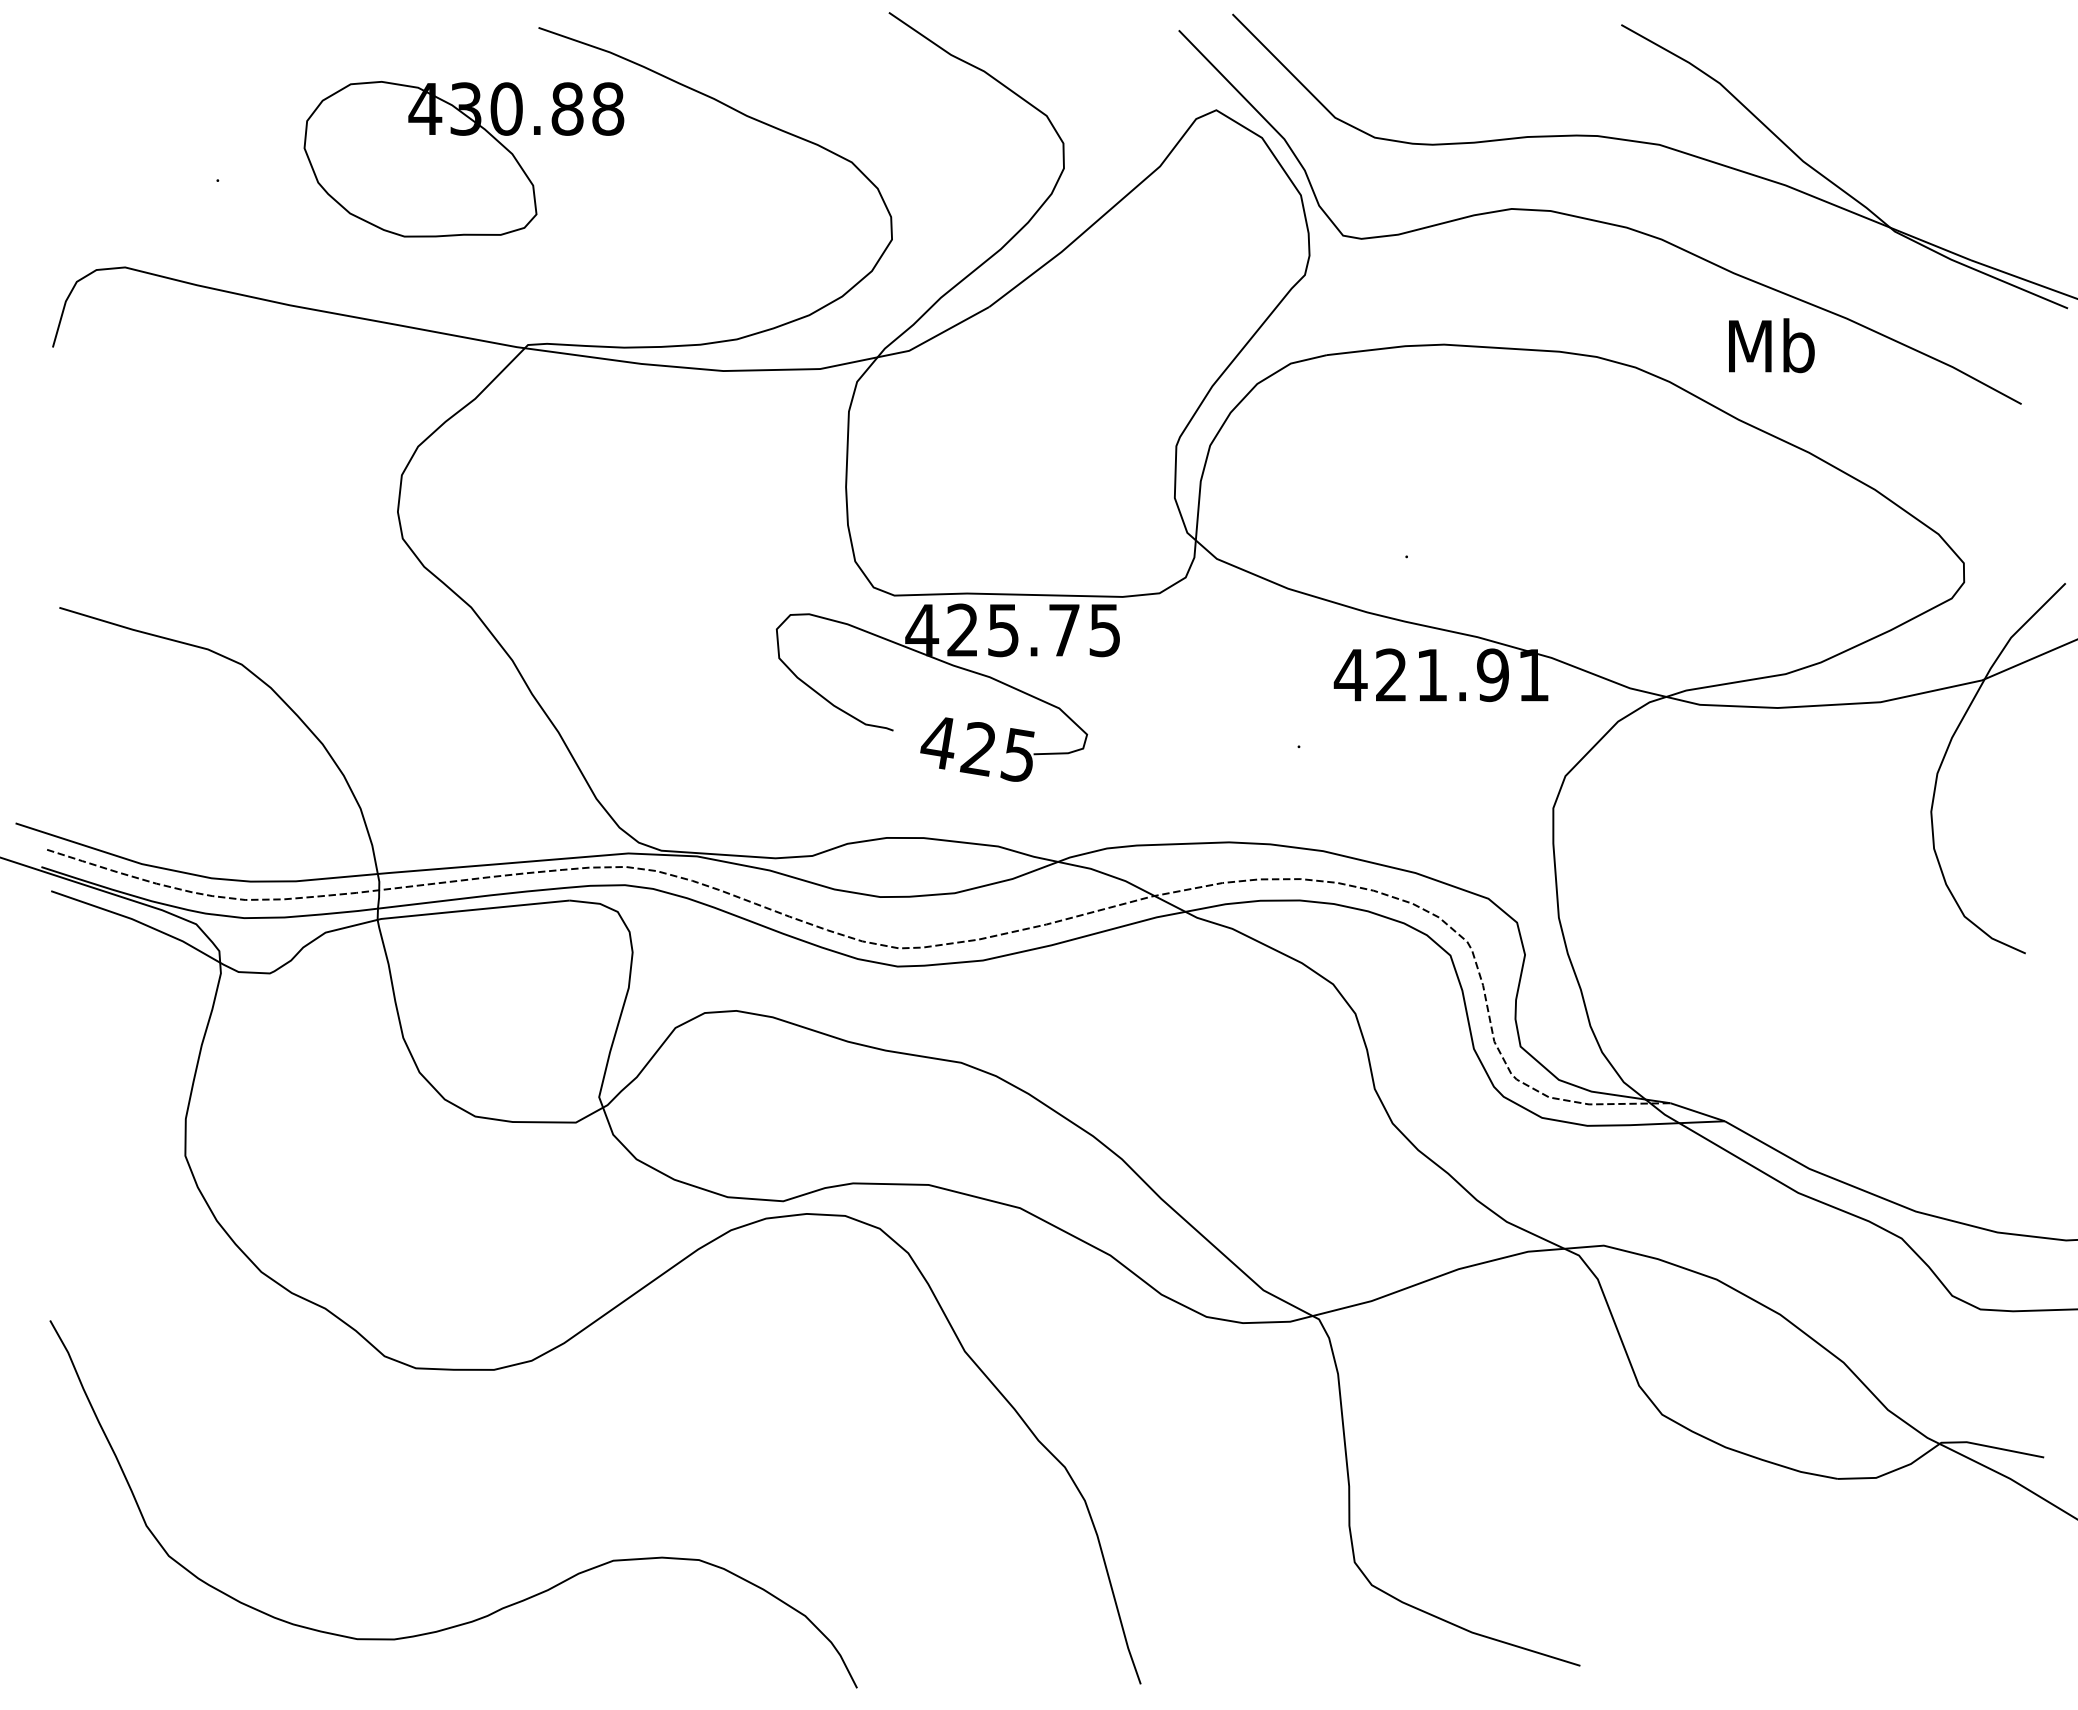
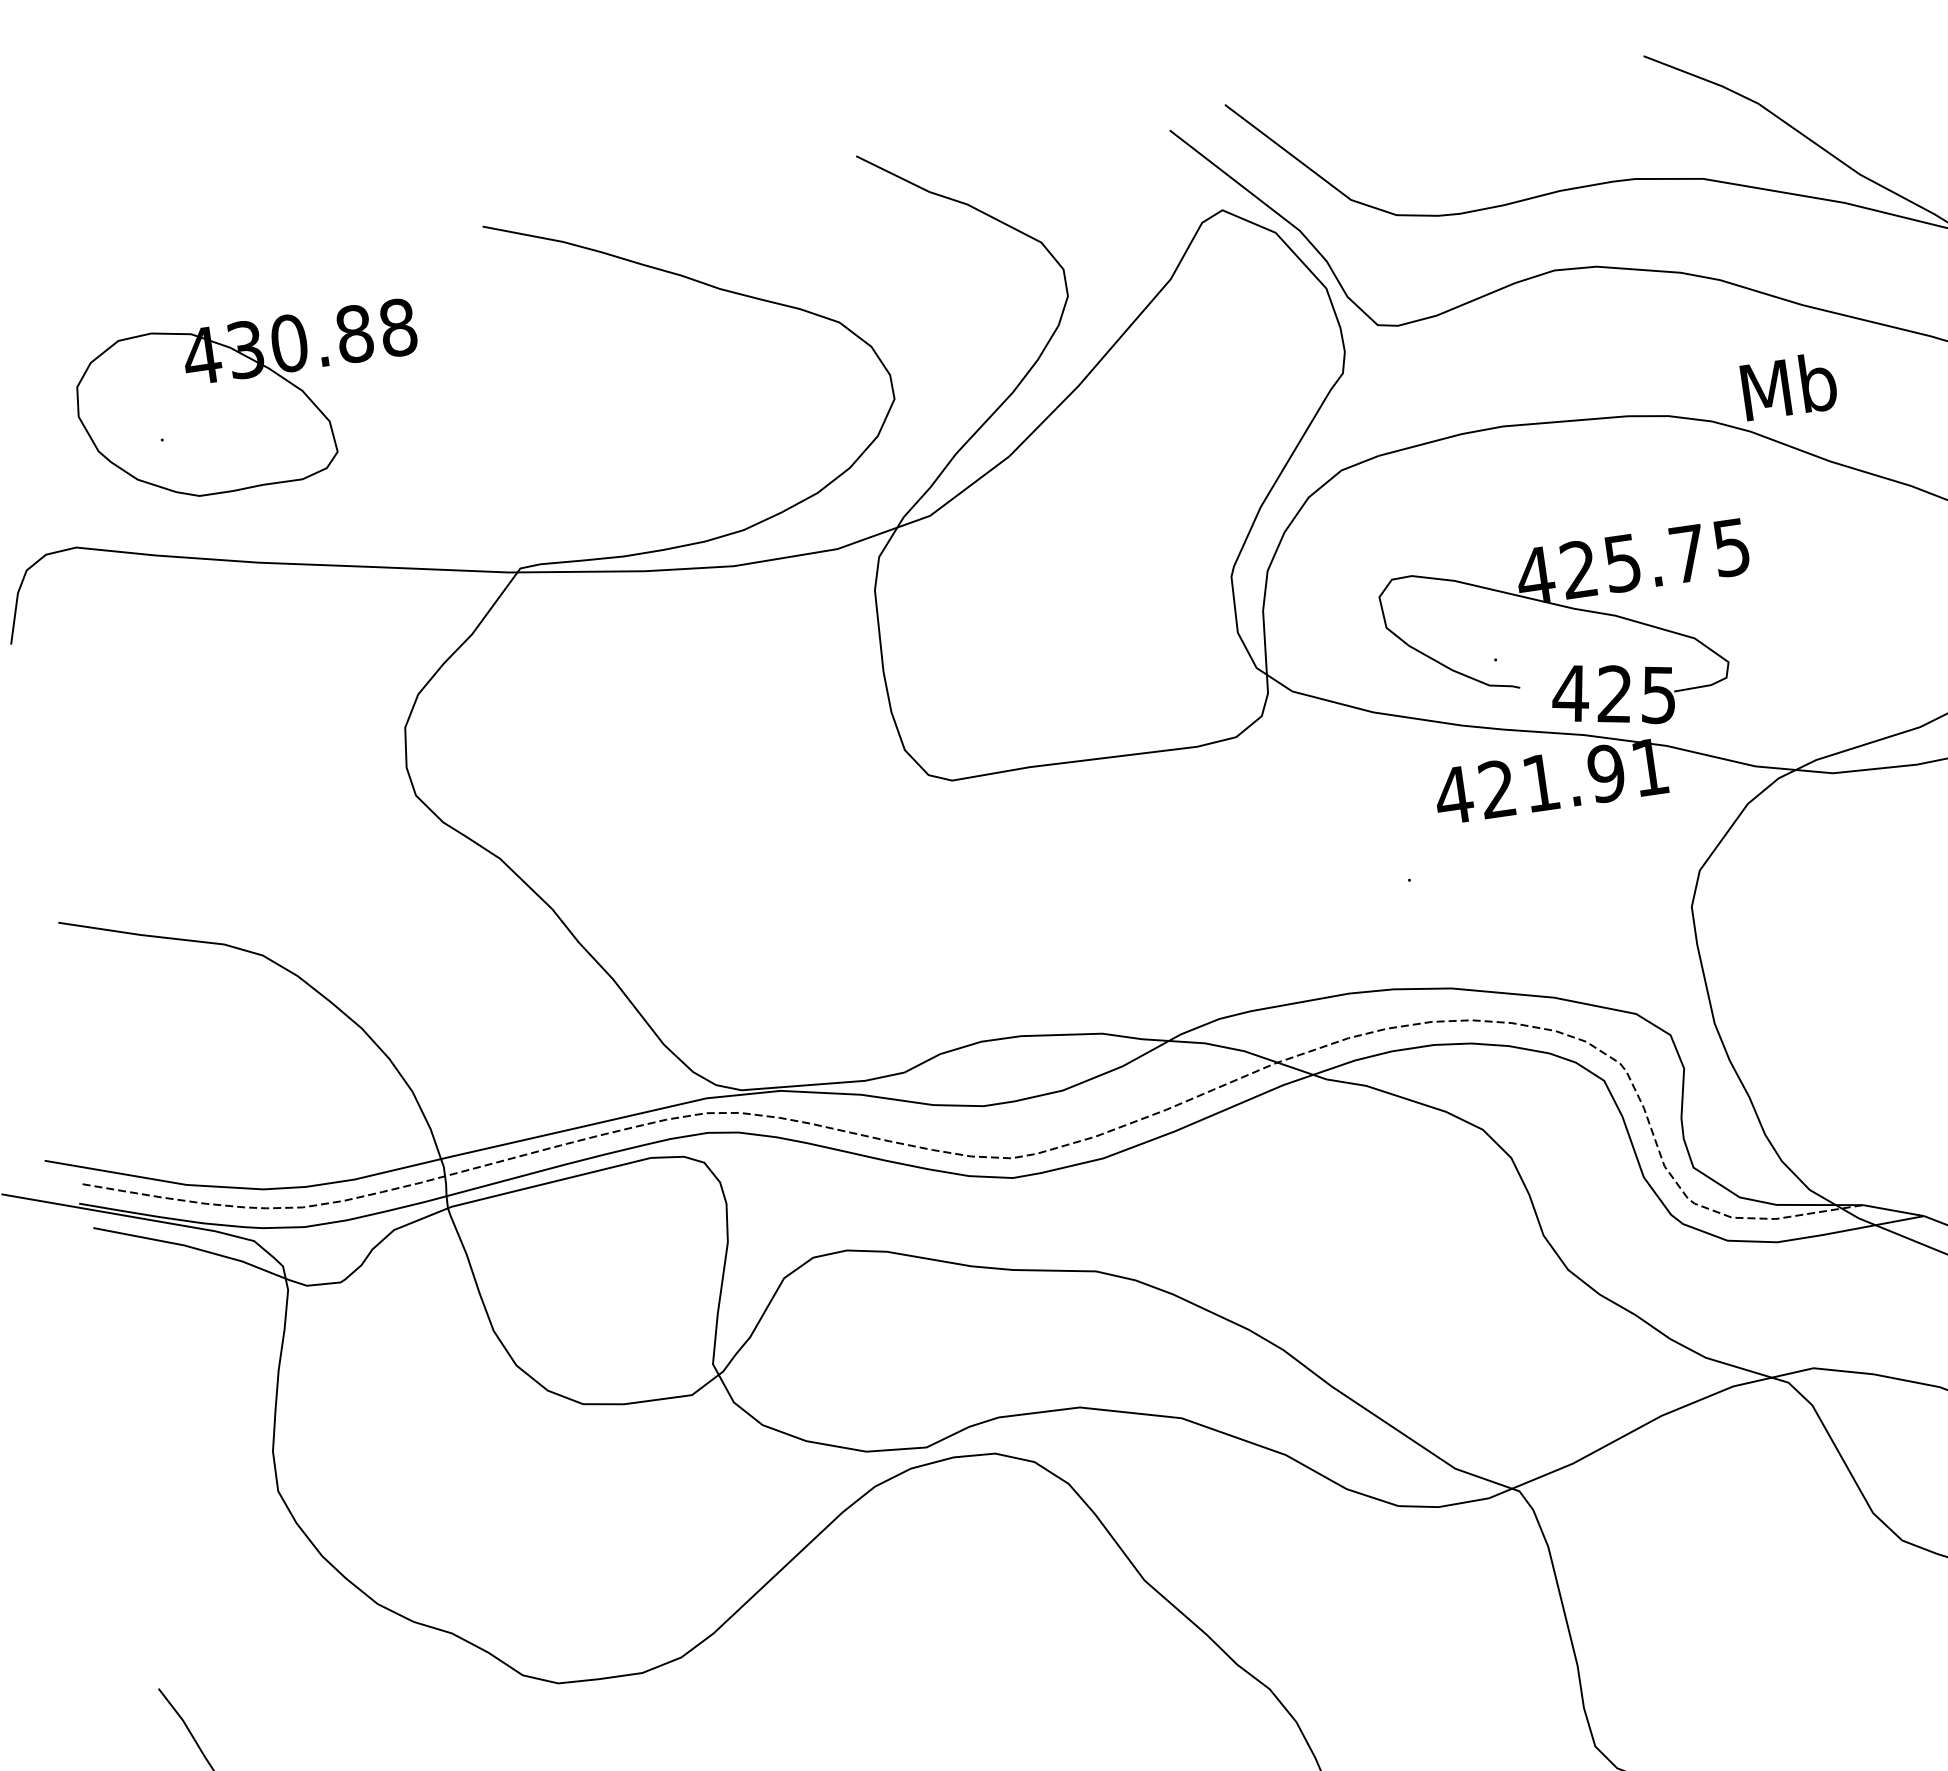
part: (463, 159) -> (250, 404), moved
text: (1771, 345) -> (1788, 386), moved
part: (947, 717) -> (1576, 665), moved

